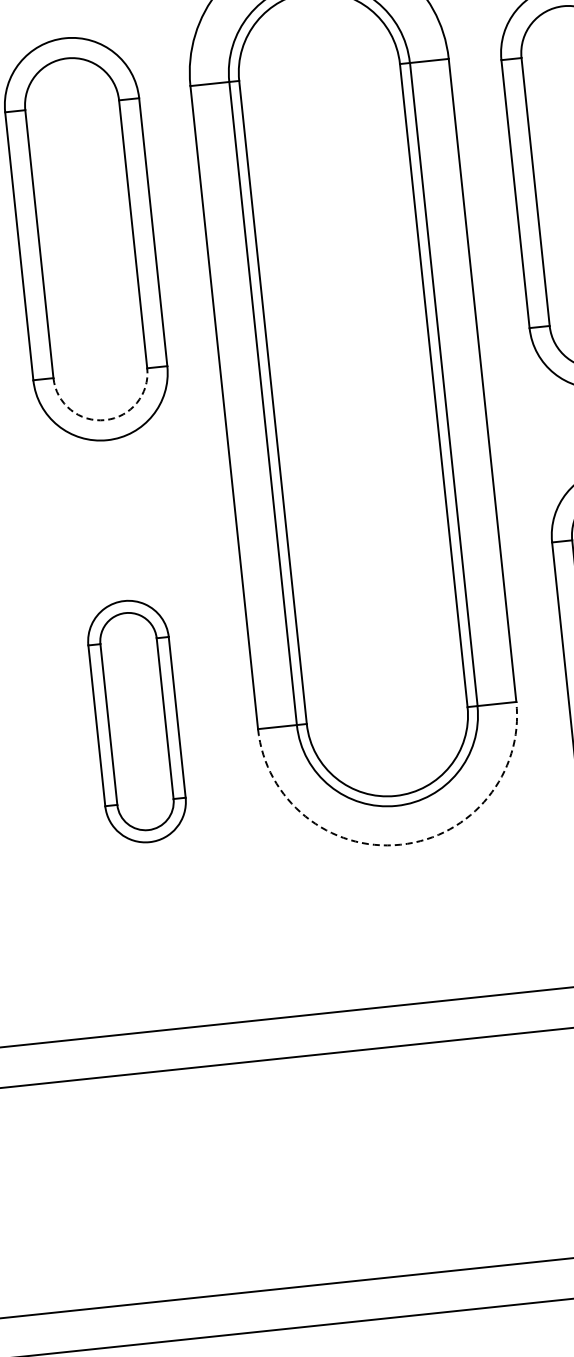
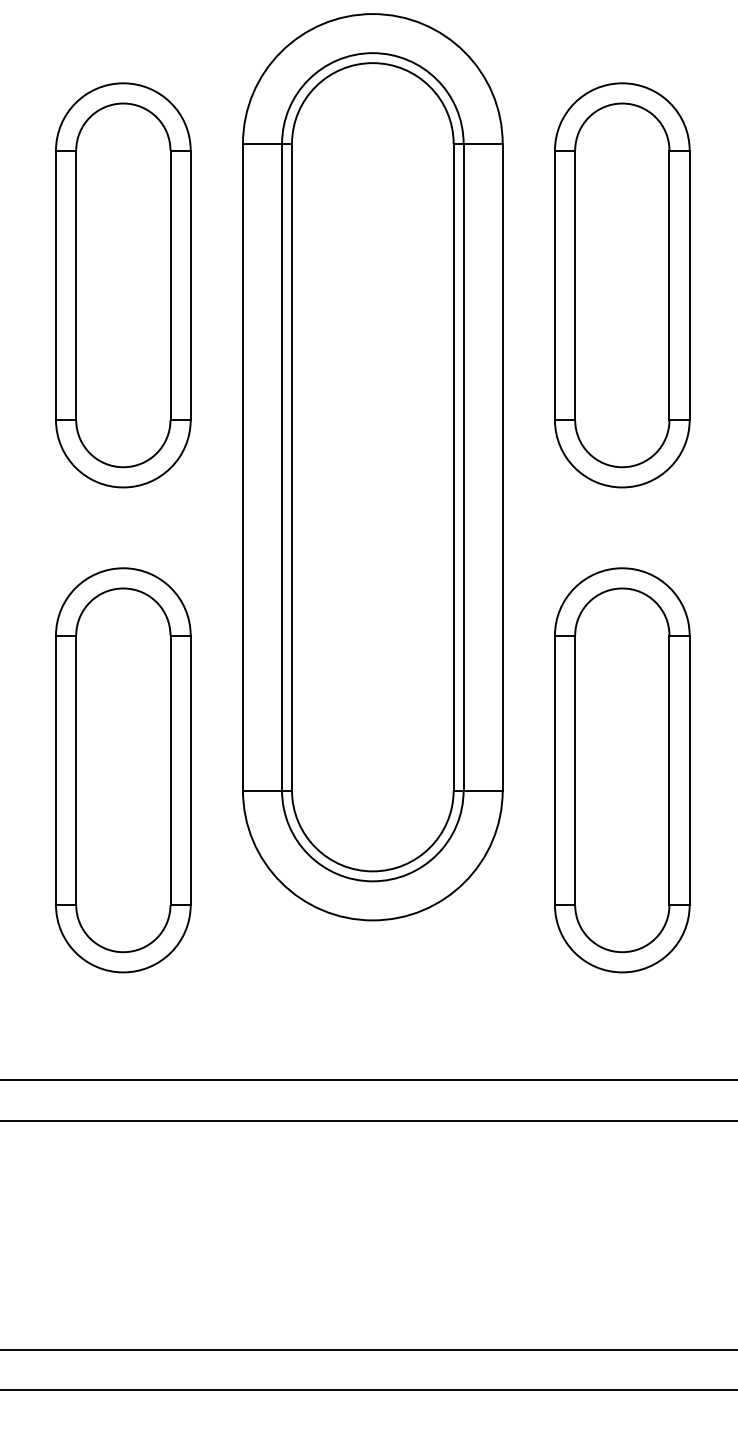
arc: (105, 420) -> (123, 467), dashed -> solid
part: (137, 721) -> (123, 770), size x1.67
arc: (400, 844) -> (372, 920), dashed -> solid

